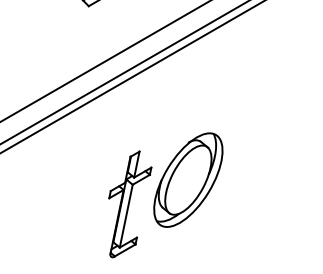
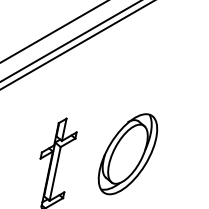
part: (188, 179) -> (128, 153), moved

